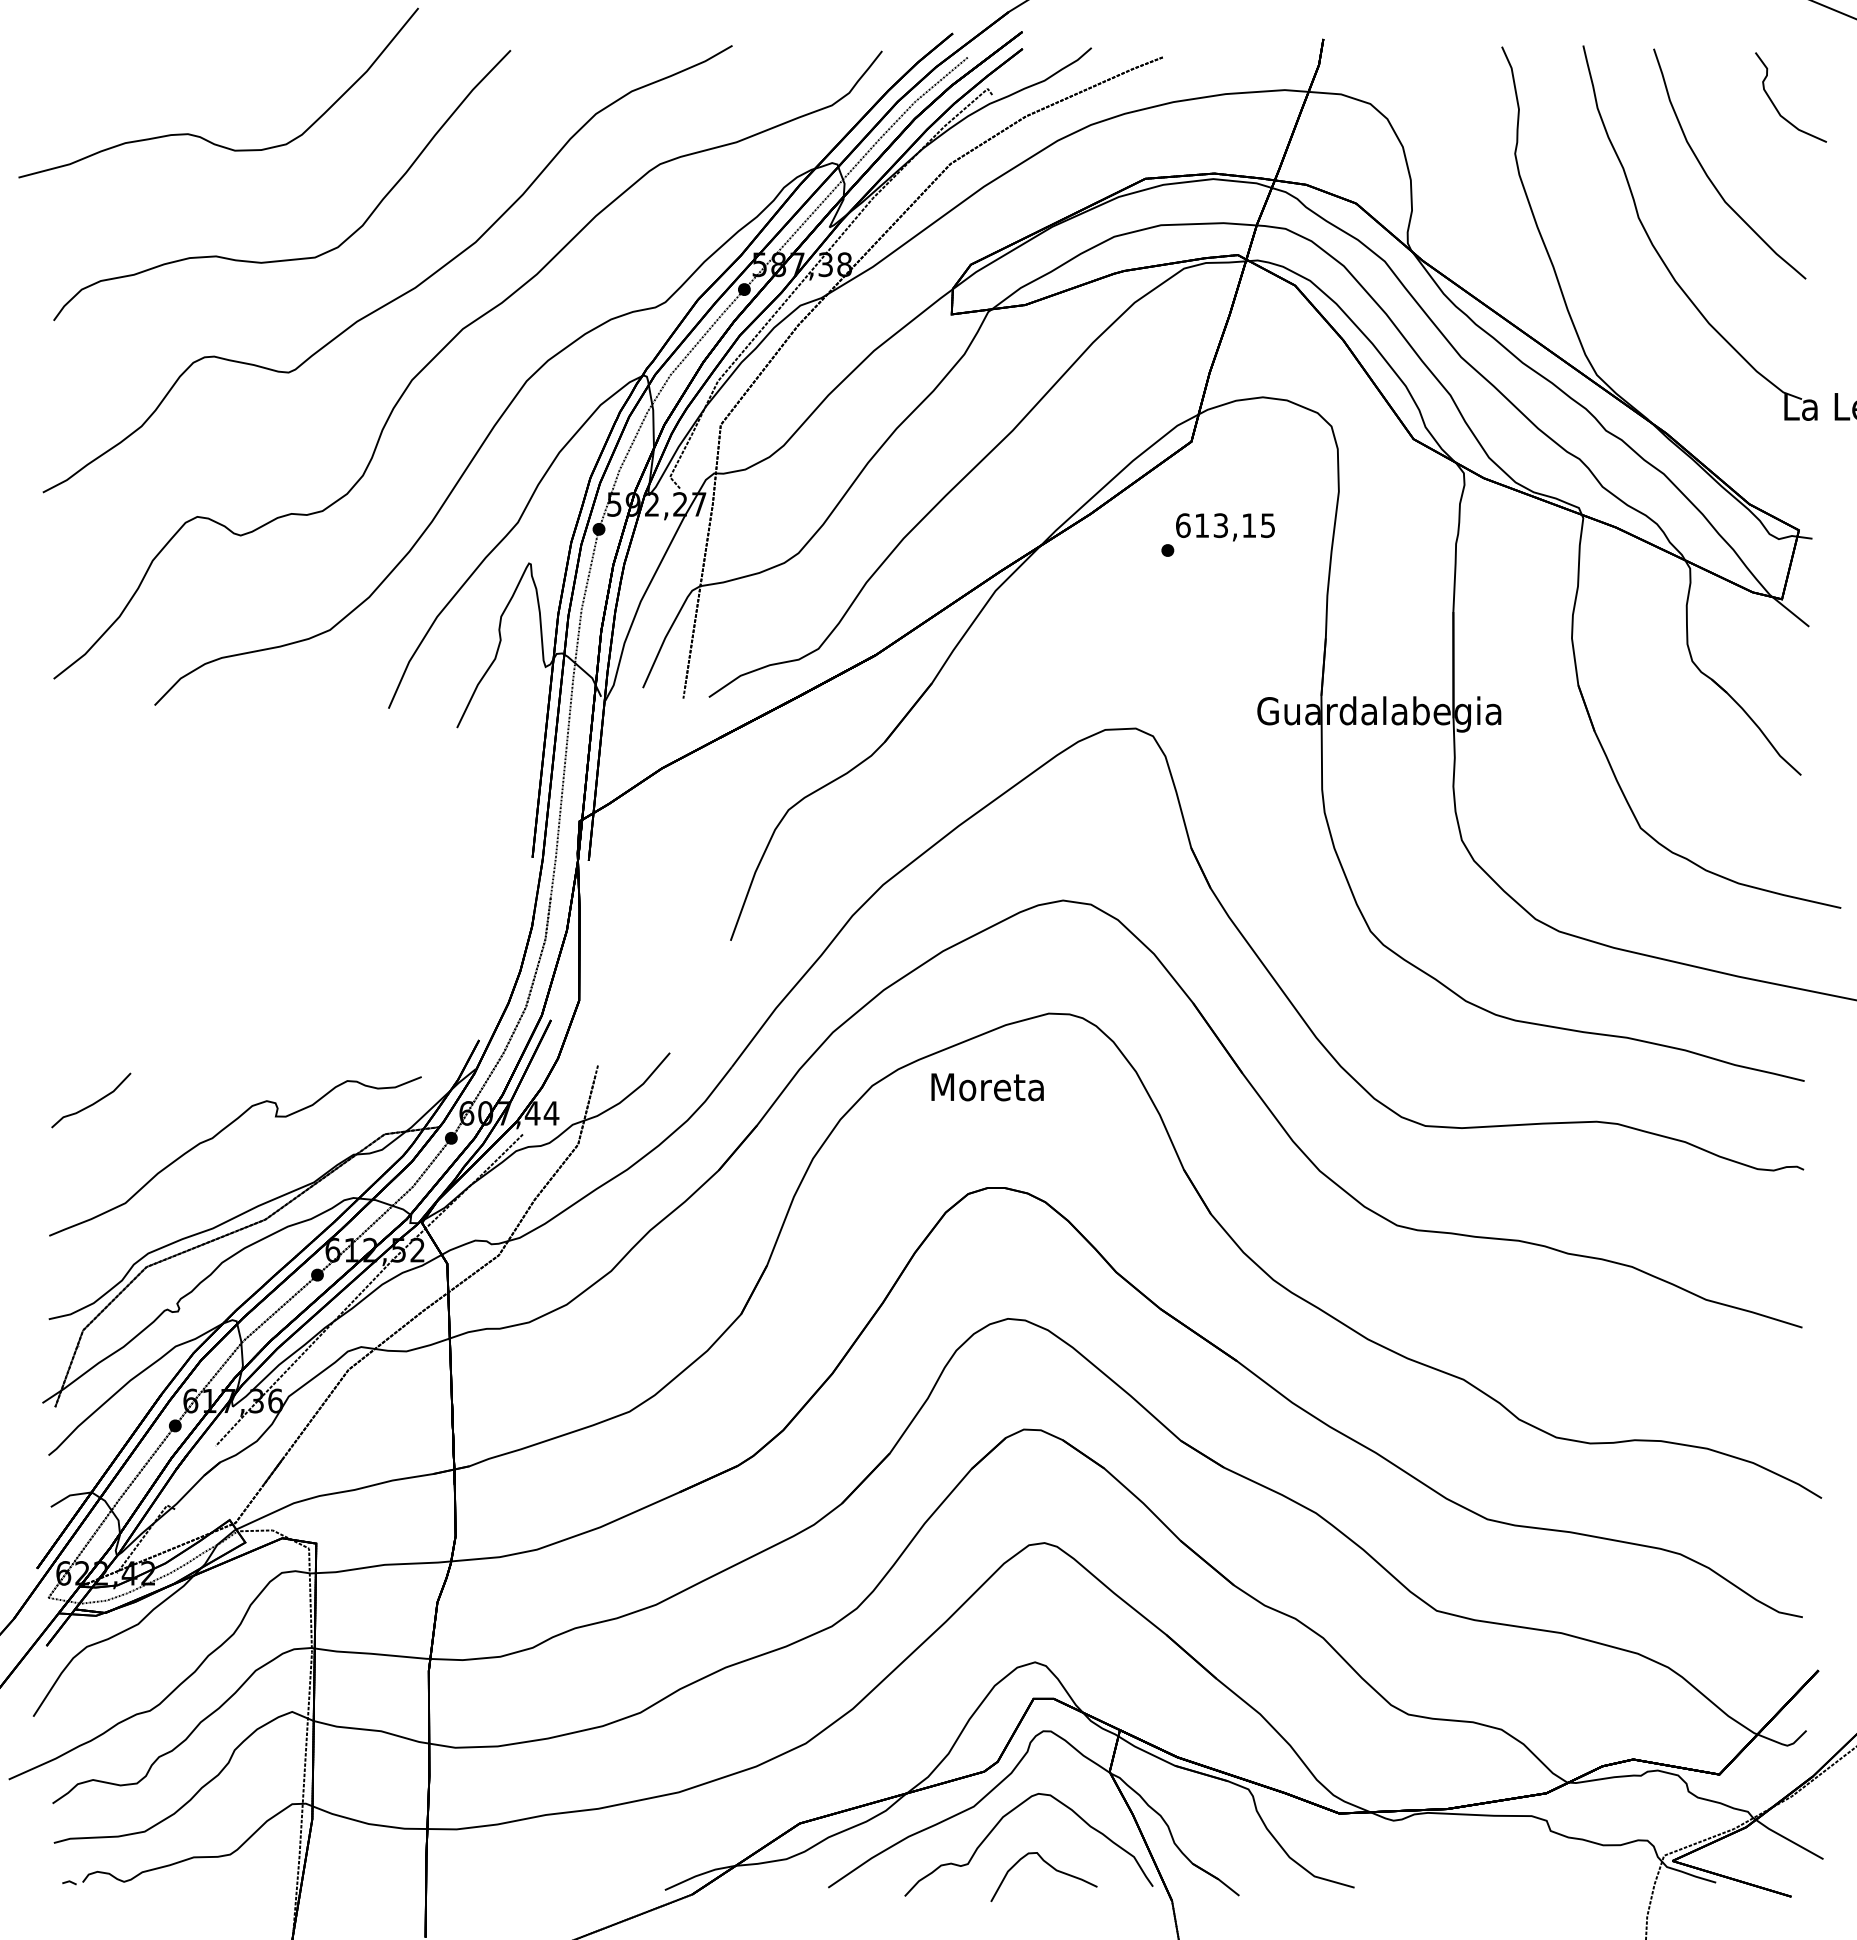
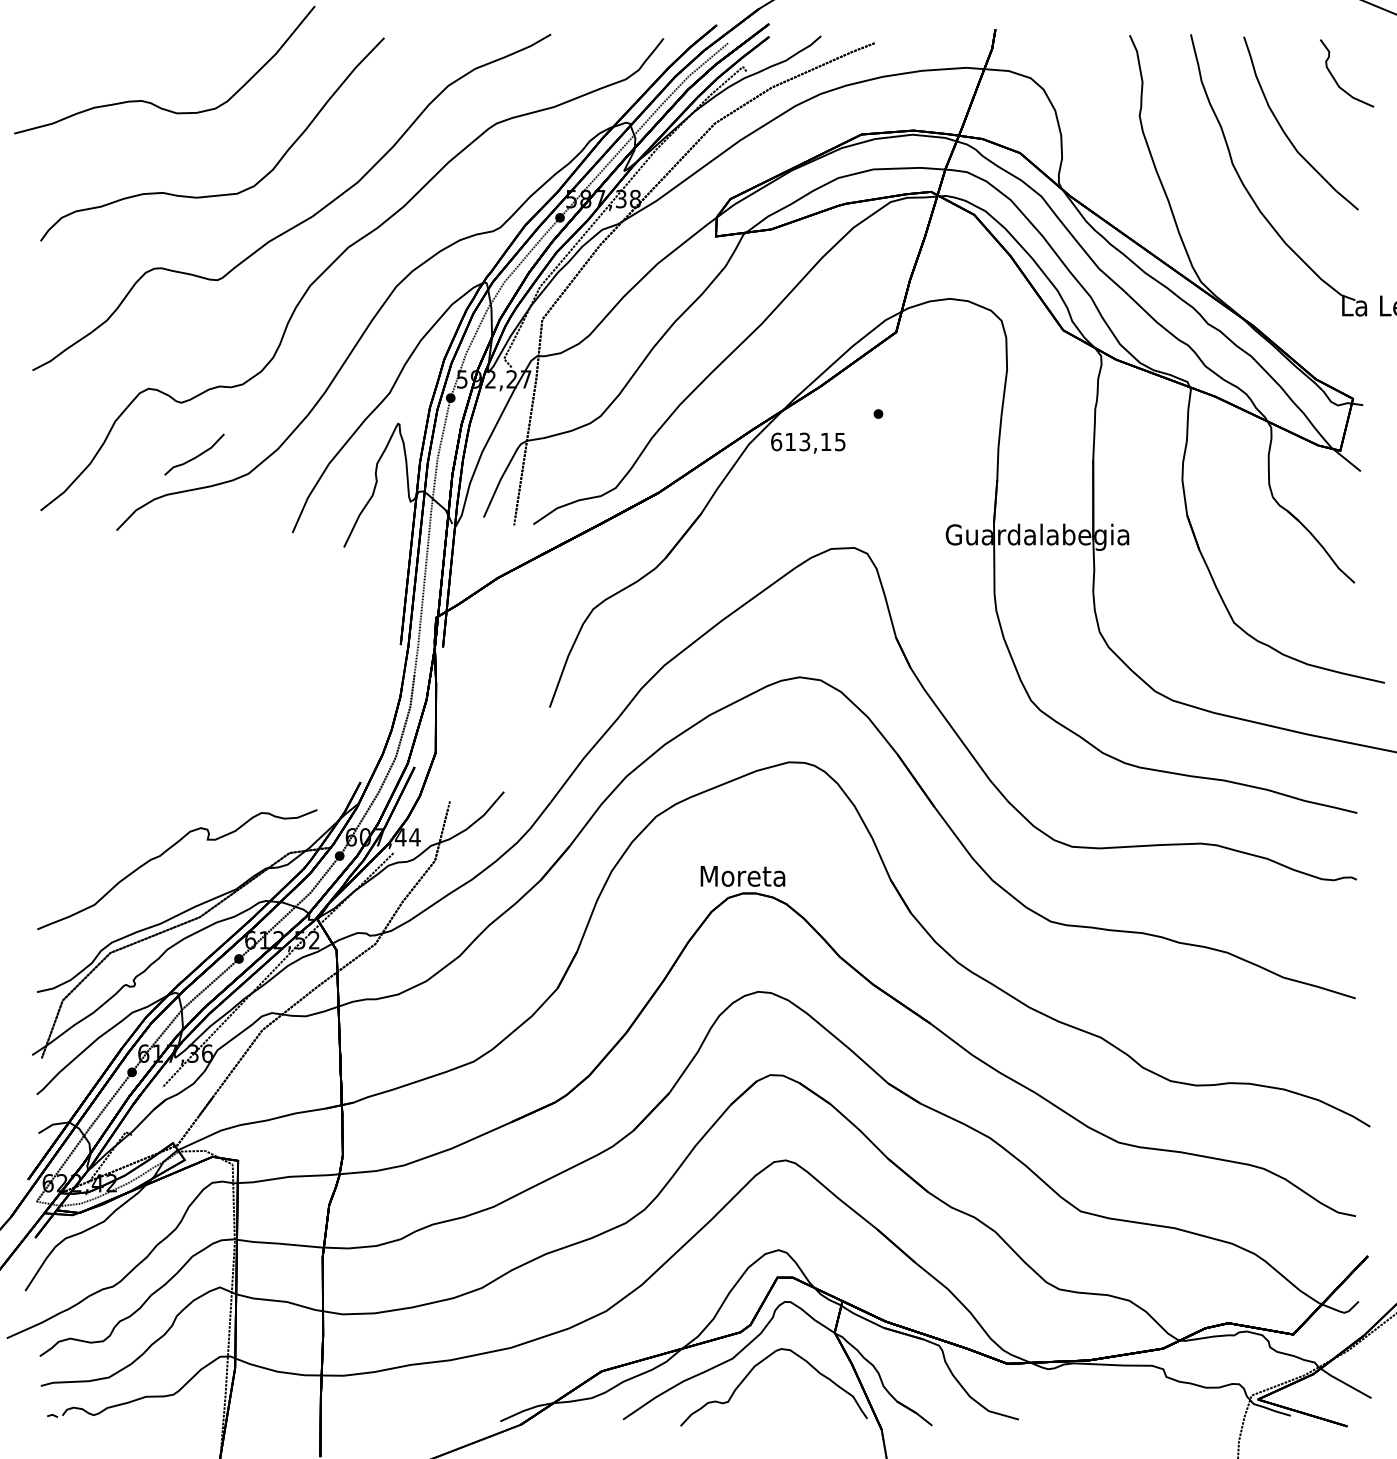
text: (1225, 527) -> (808, 443), moved
text: (987, 1087) -> (742, 876), moved
part: (91, 1100) -> (194, 454), moved
part: (1049, 1866) -> (789, 1403), removed

